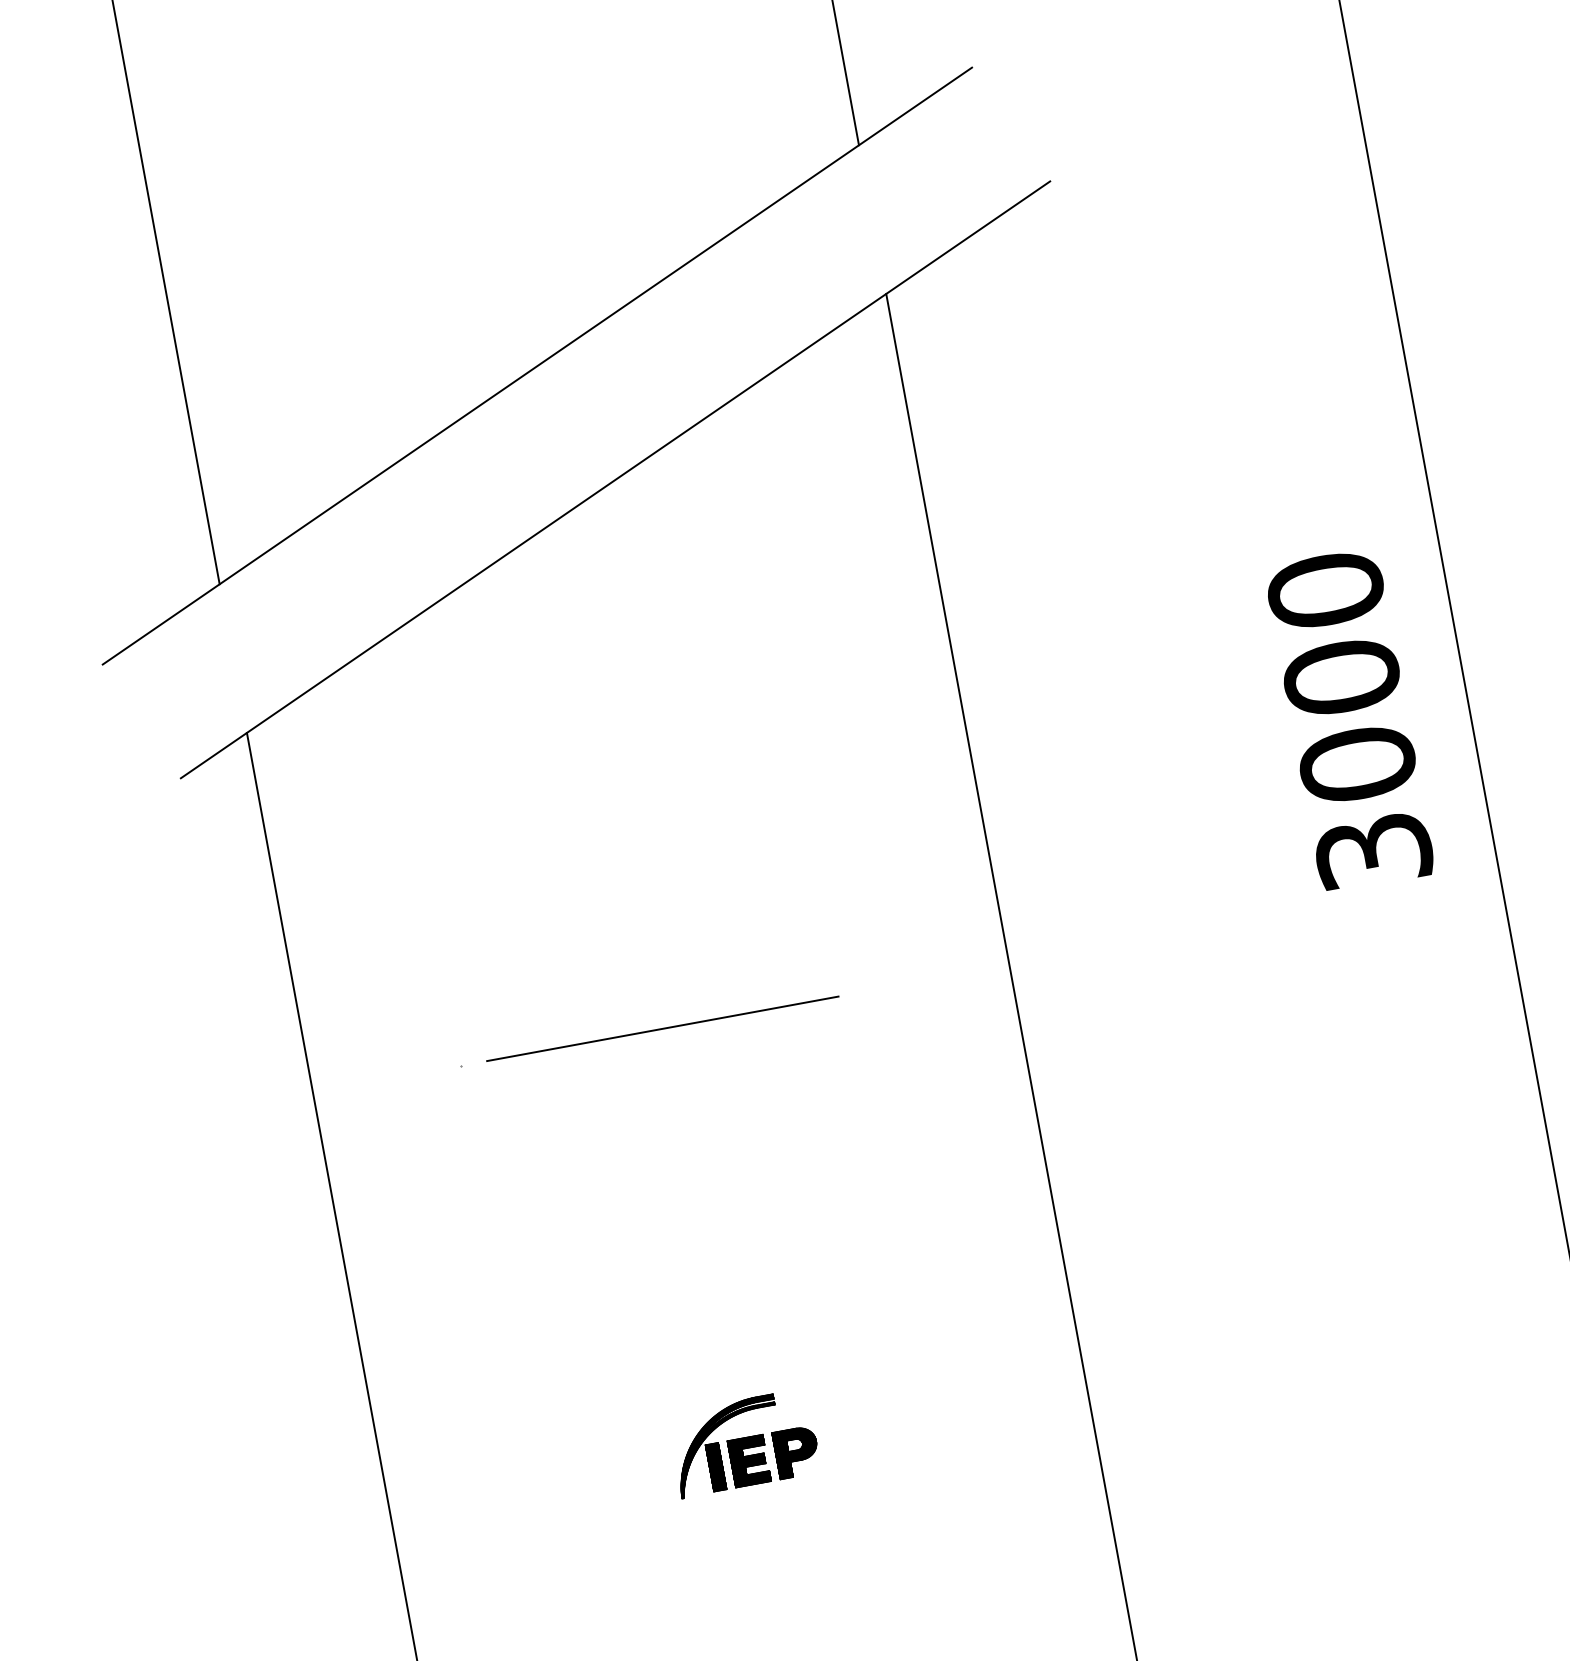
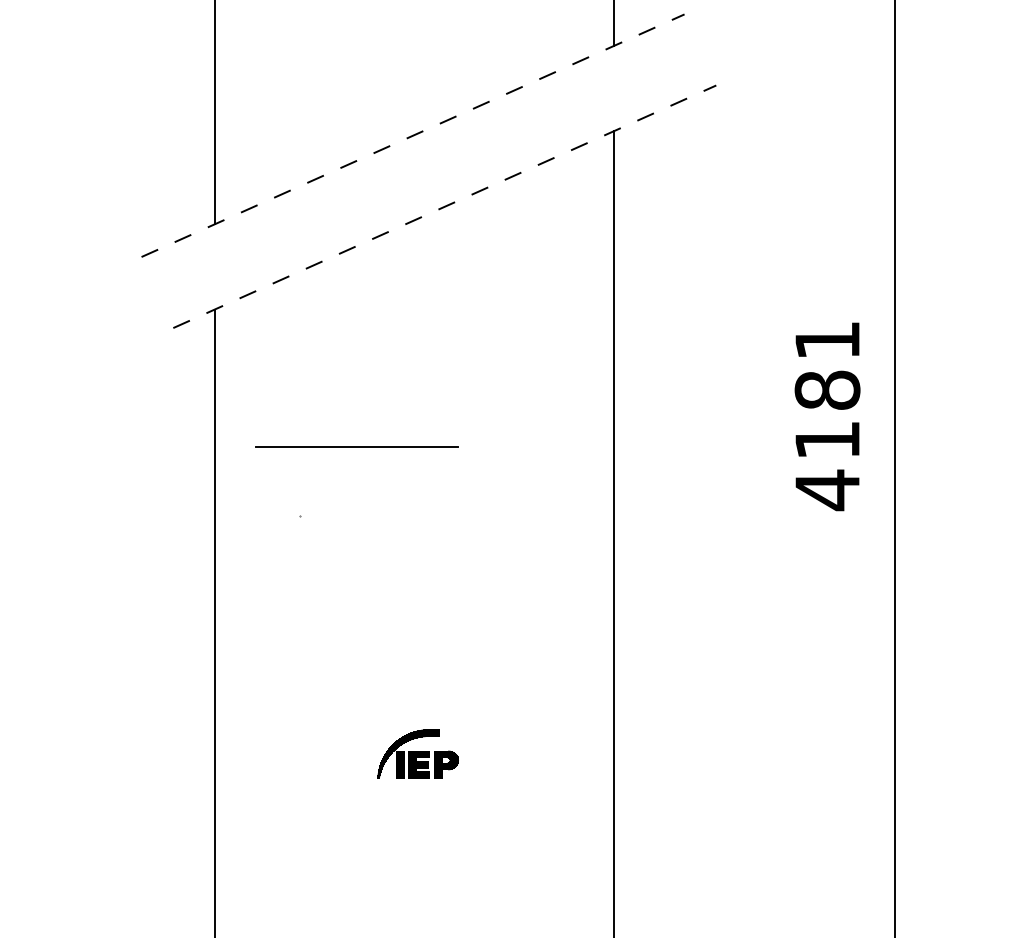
line: (538, 365) -> (413, 135), solid -> dashed
line: (616, 479) -> (445, 206), solid -> dashed
text: (1349, 721) -> (827, 415), 3000 -> 4181
line: (661, 1027) -> (356, 446), moved

